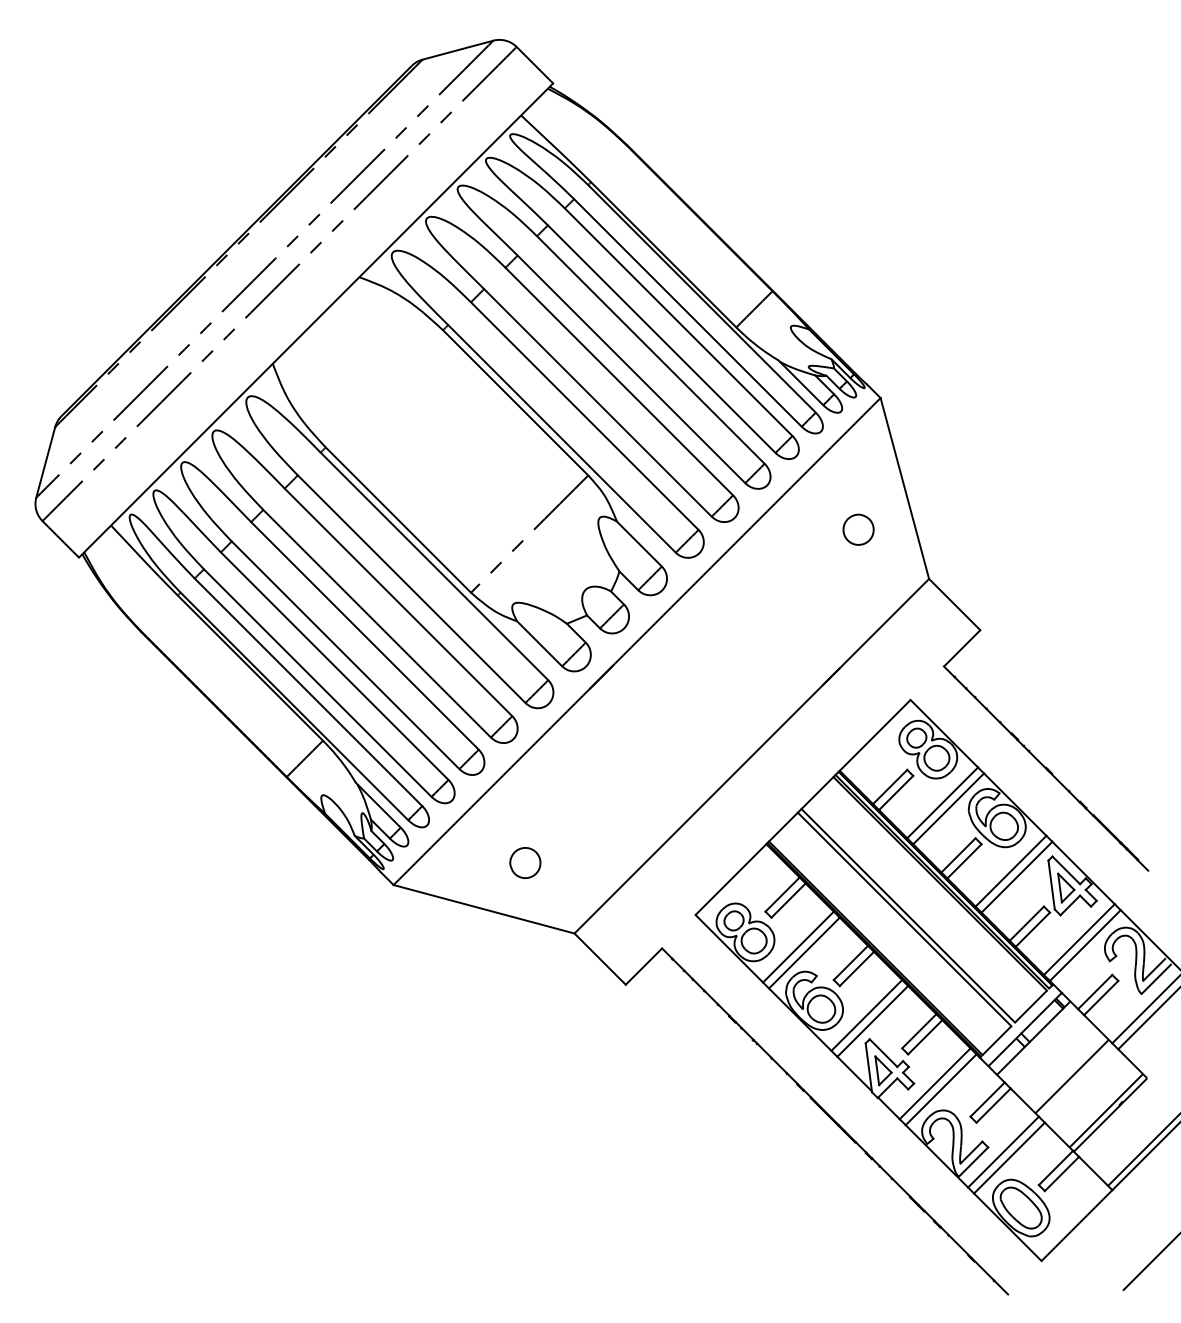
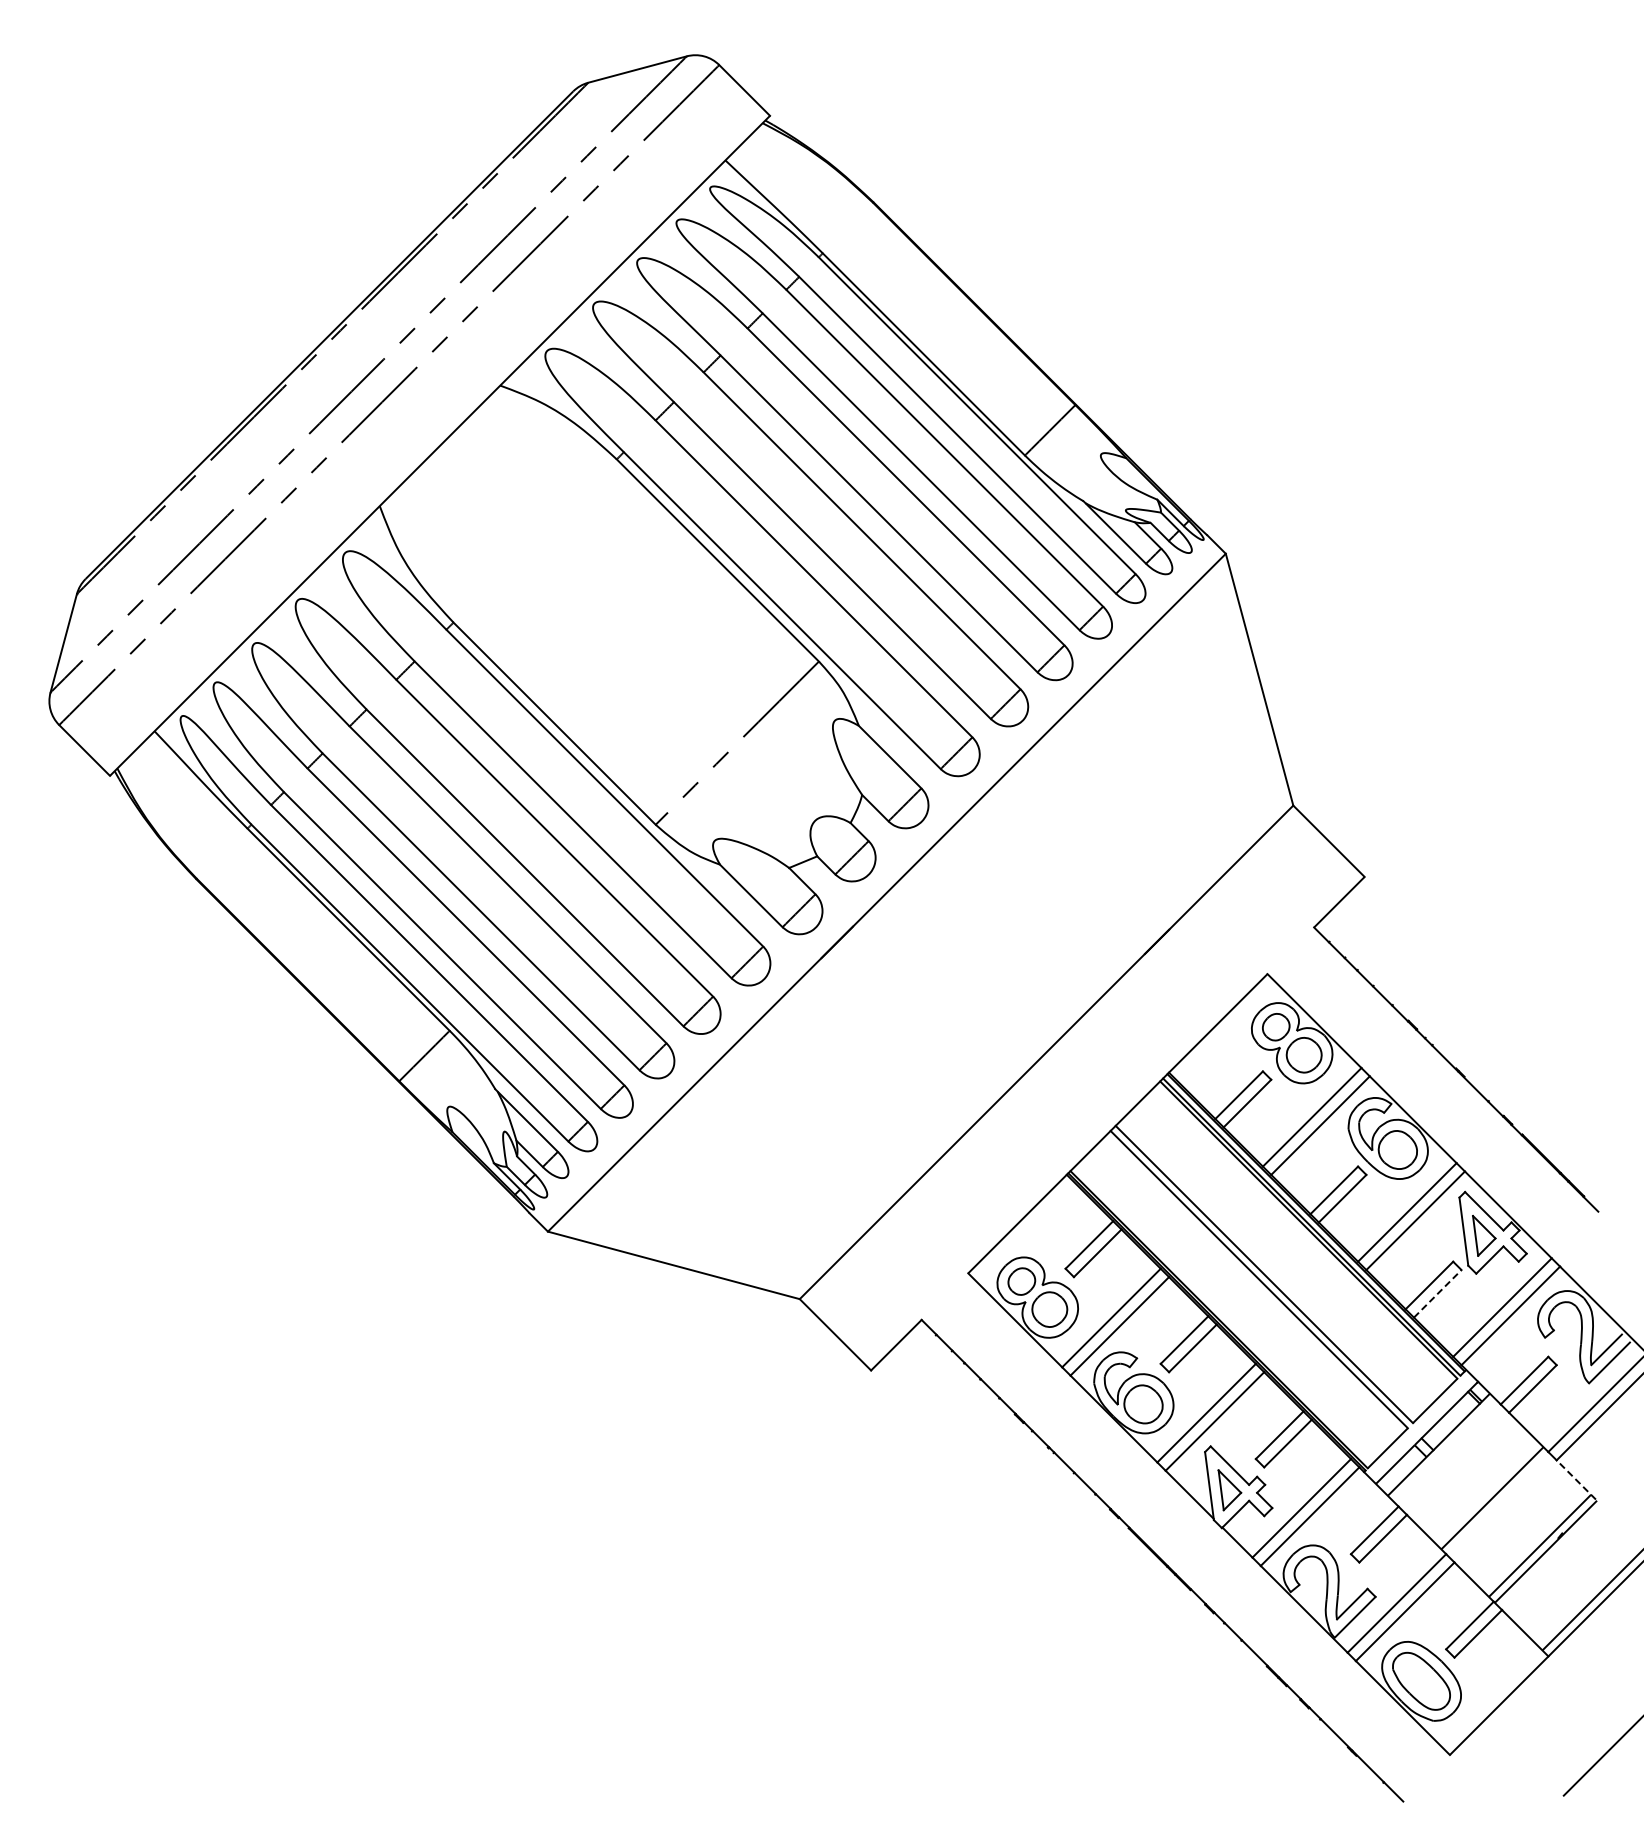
part: (858, 530) -> (1195, 737), removed
part: (525, 862) -> (731, 1200), removed
line: (1032, 929) -> (1437, 1293), solid -> dashed
line: (1132, 1063) -> (1576, 1479), solid -> dashed

